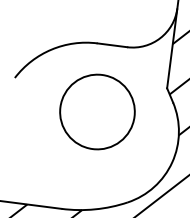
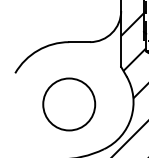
circle: (97, 112) -> (69, 104), moved

